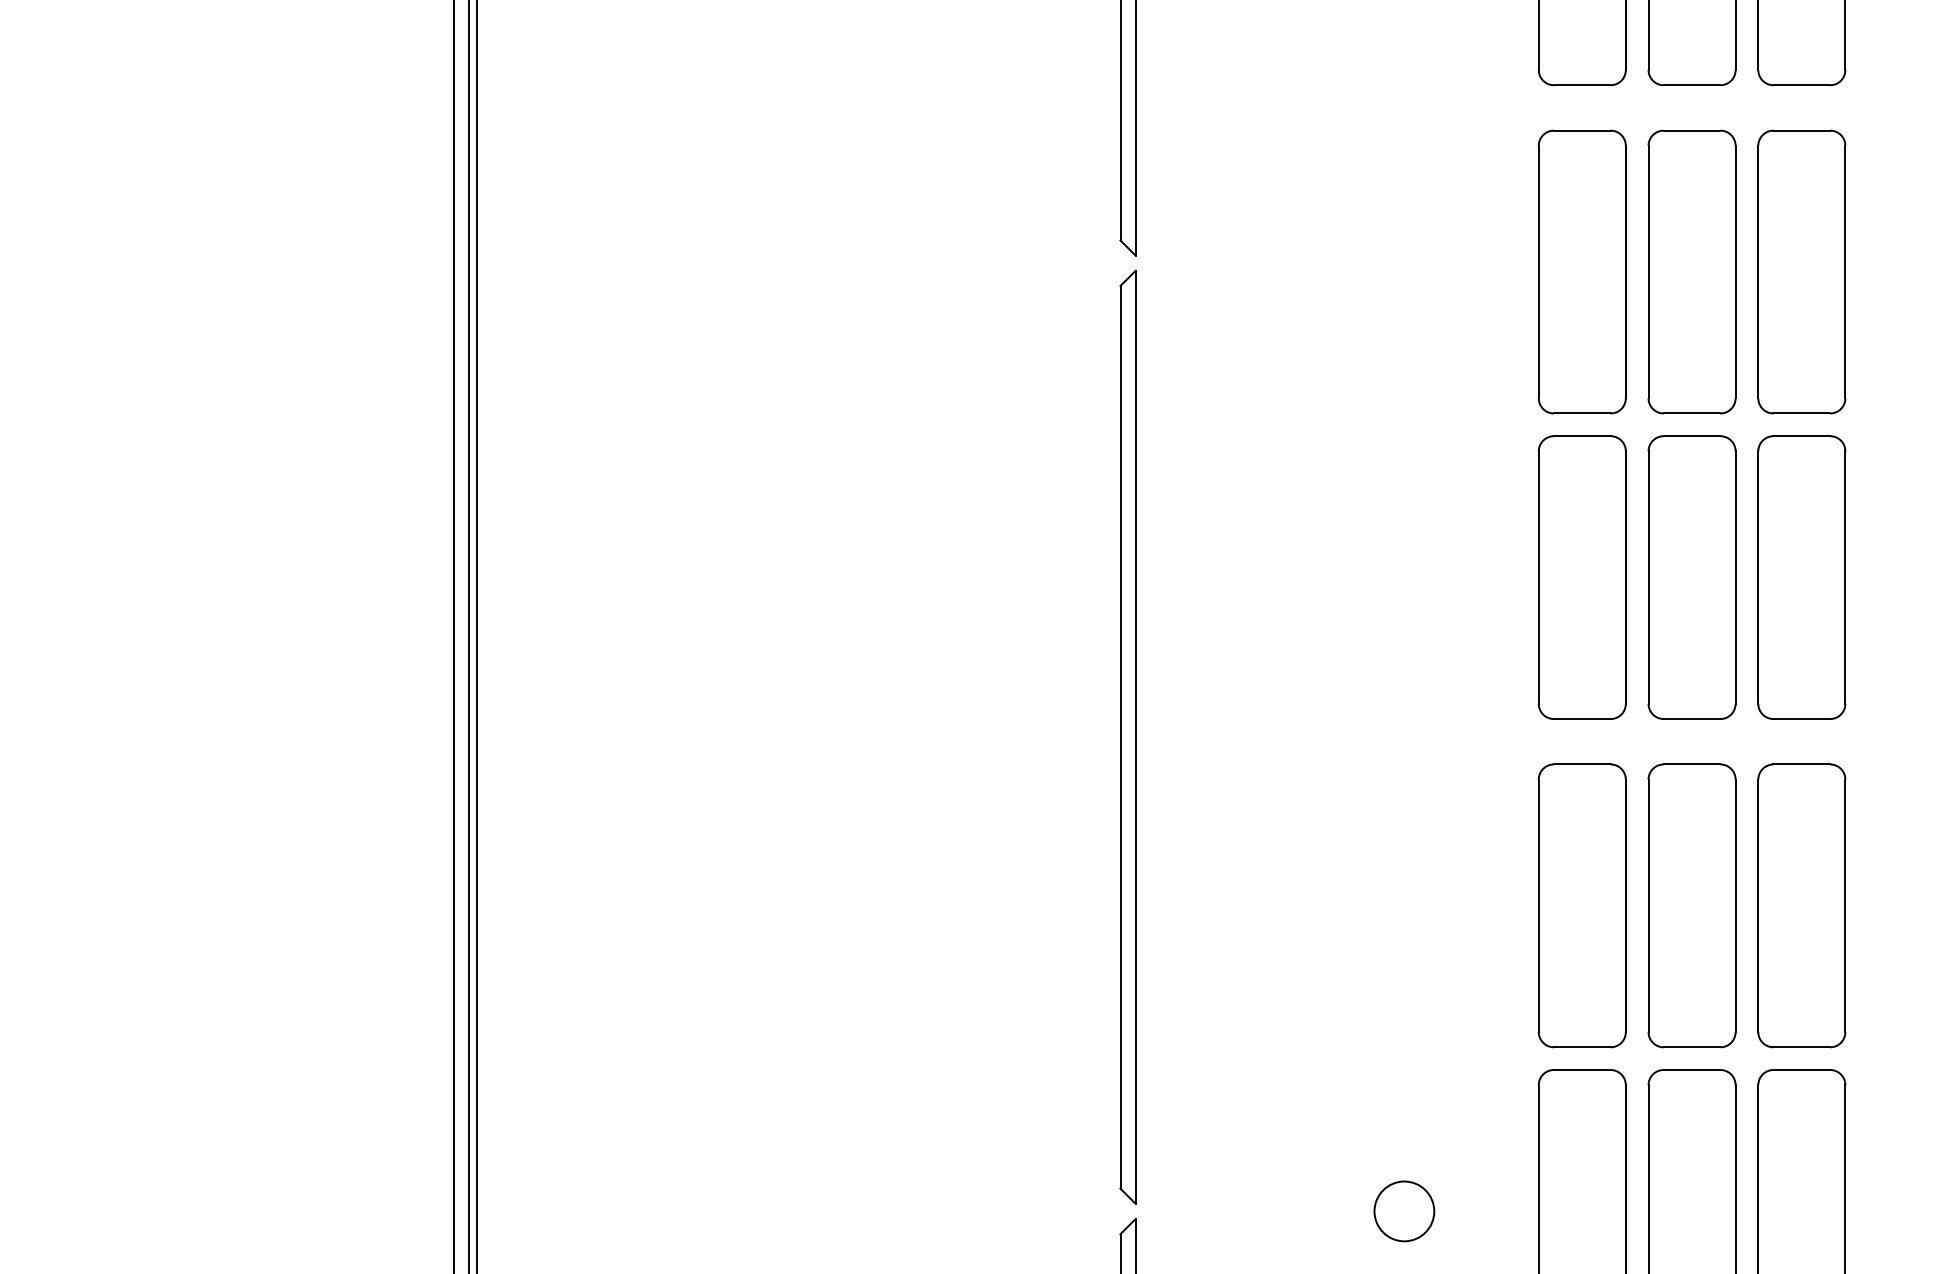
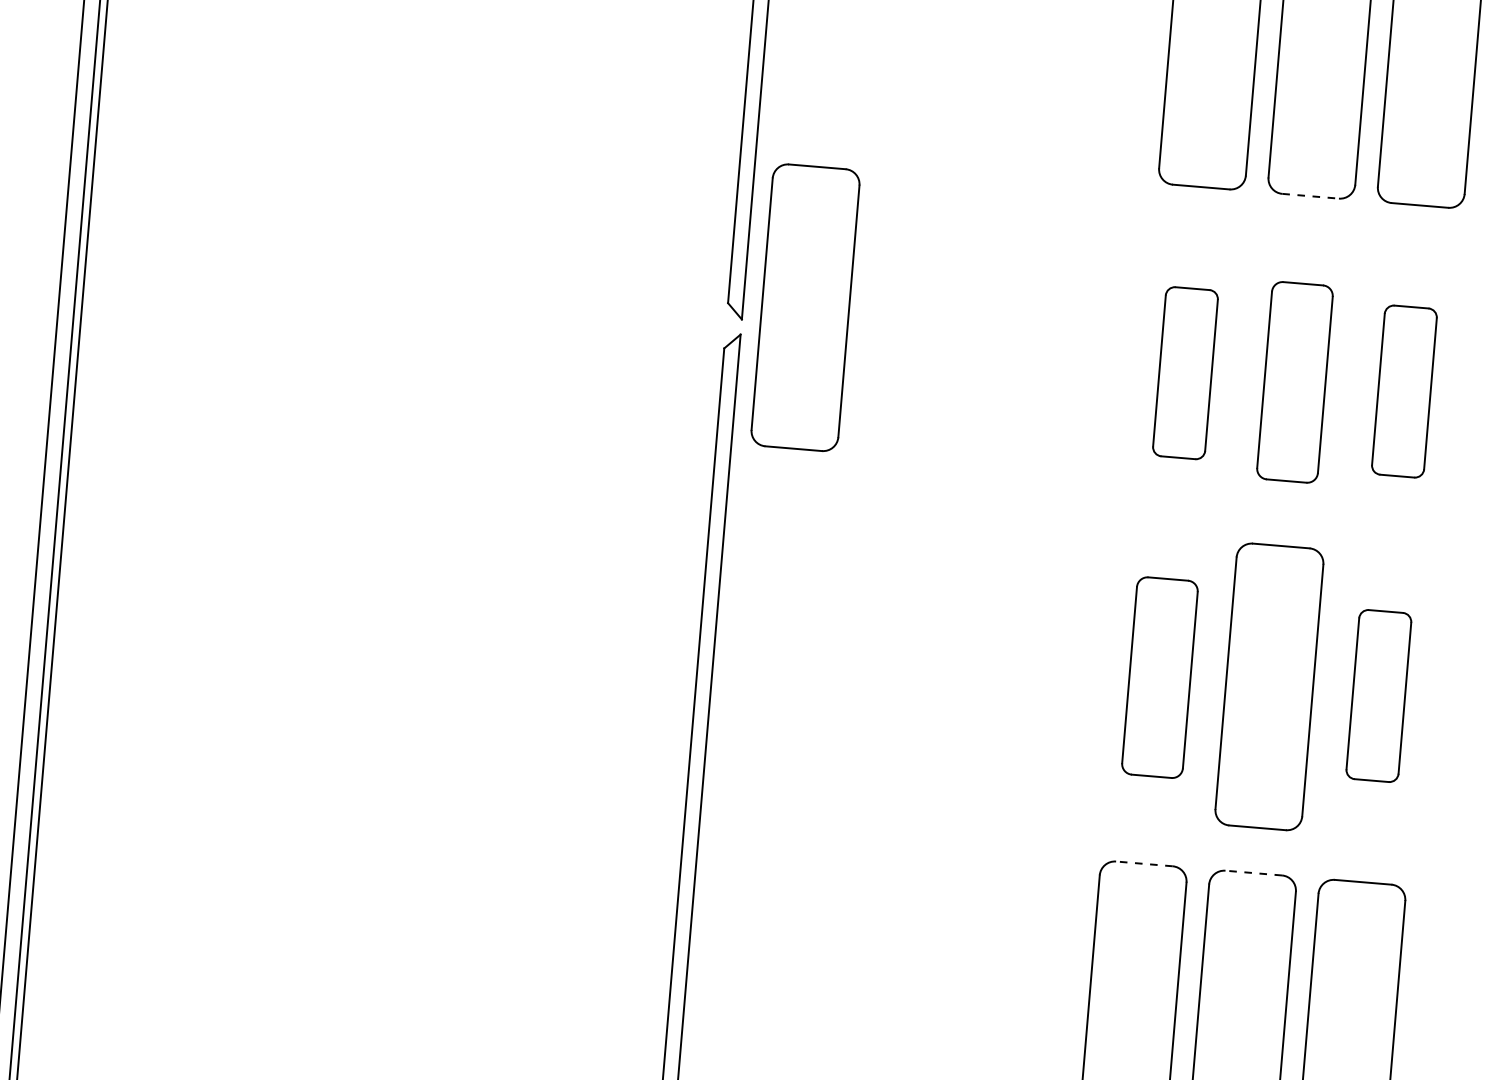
line: (1692, 85) -> (1311, 196), solid -> dashed
part: (1197, 238) -> (804, 307), added
part: (1581, 271) -> (1184, 372), size x0.6
part: (1691, 271) -> (1294, 381), size x0.7
part: (1801, 271) -> (1404, 391), size x0.6
part: (1581, 577) -> (1159, 677), size x0.7
part: (1801, 577) -> (1378, 695), size x0.6
line: (1581, 764) -> (1143, 863), solid -> dashed
line: (1691, 764) -> (1253, 873), solid -> dashed

